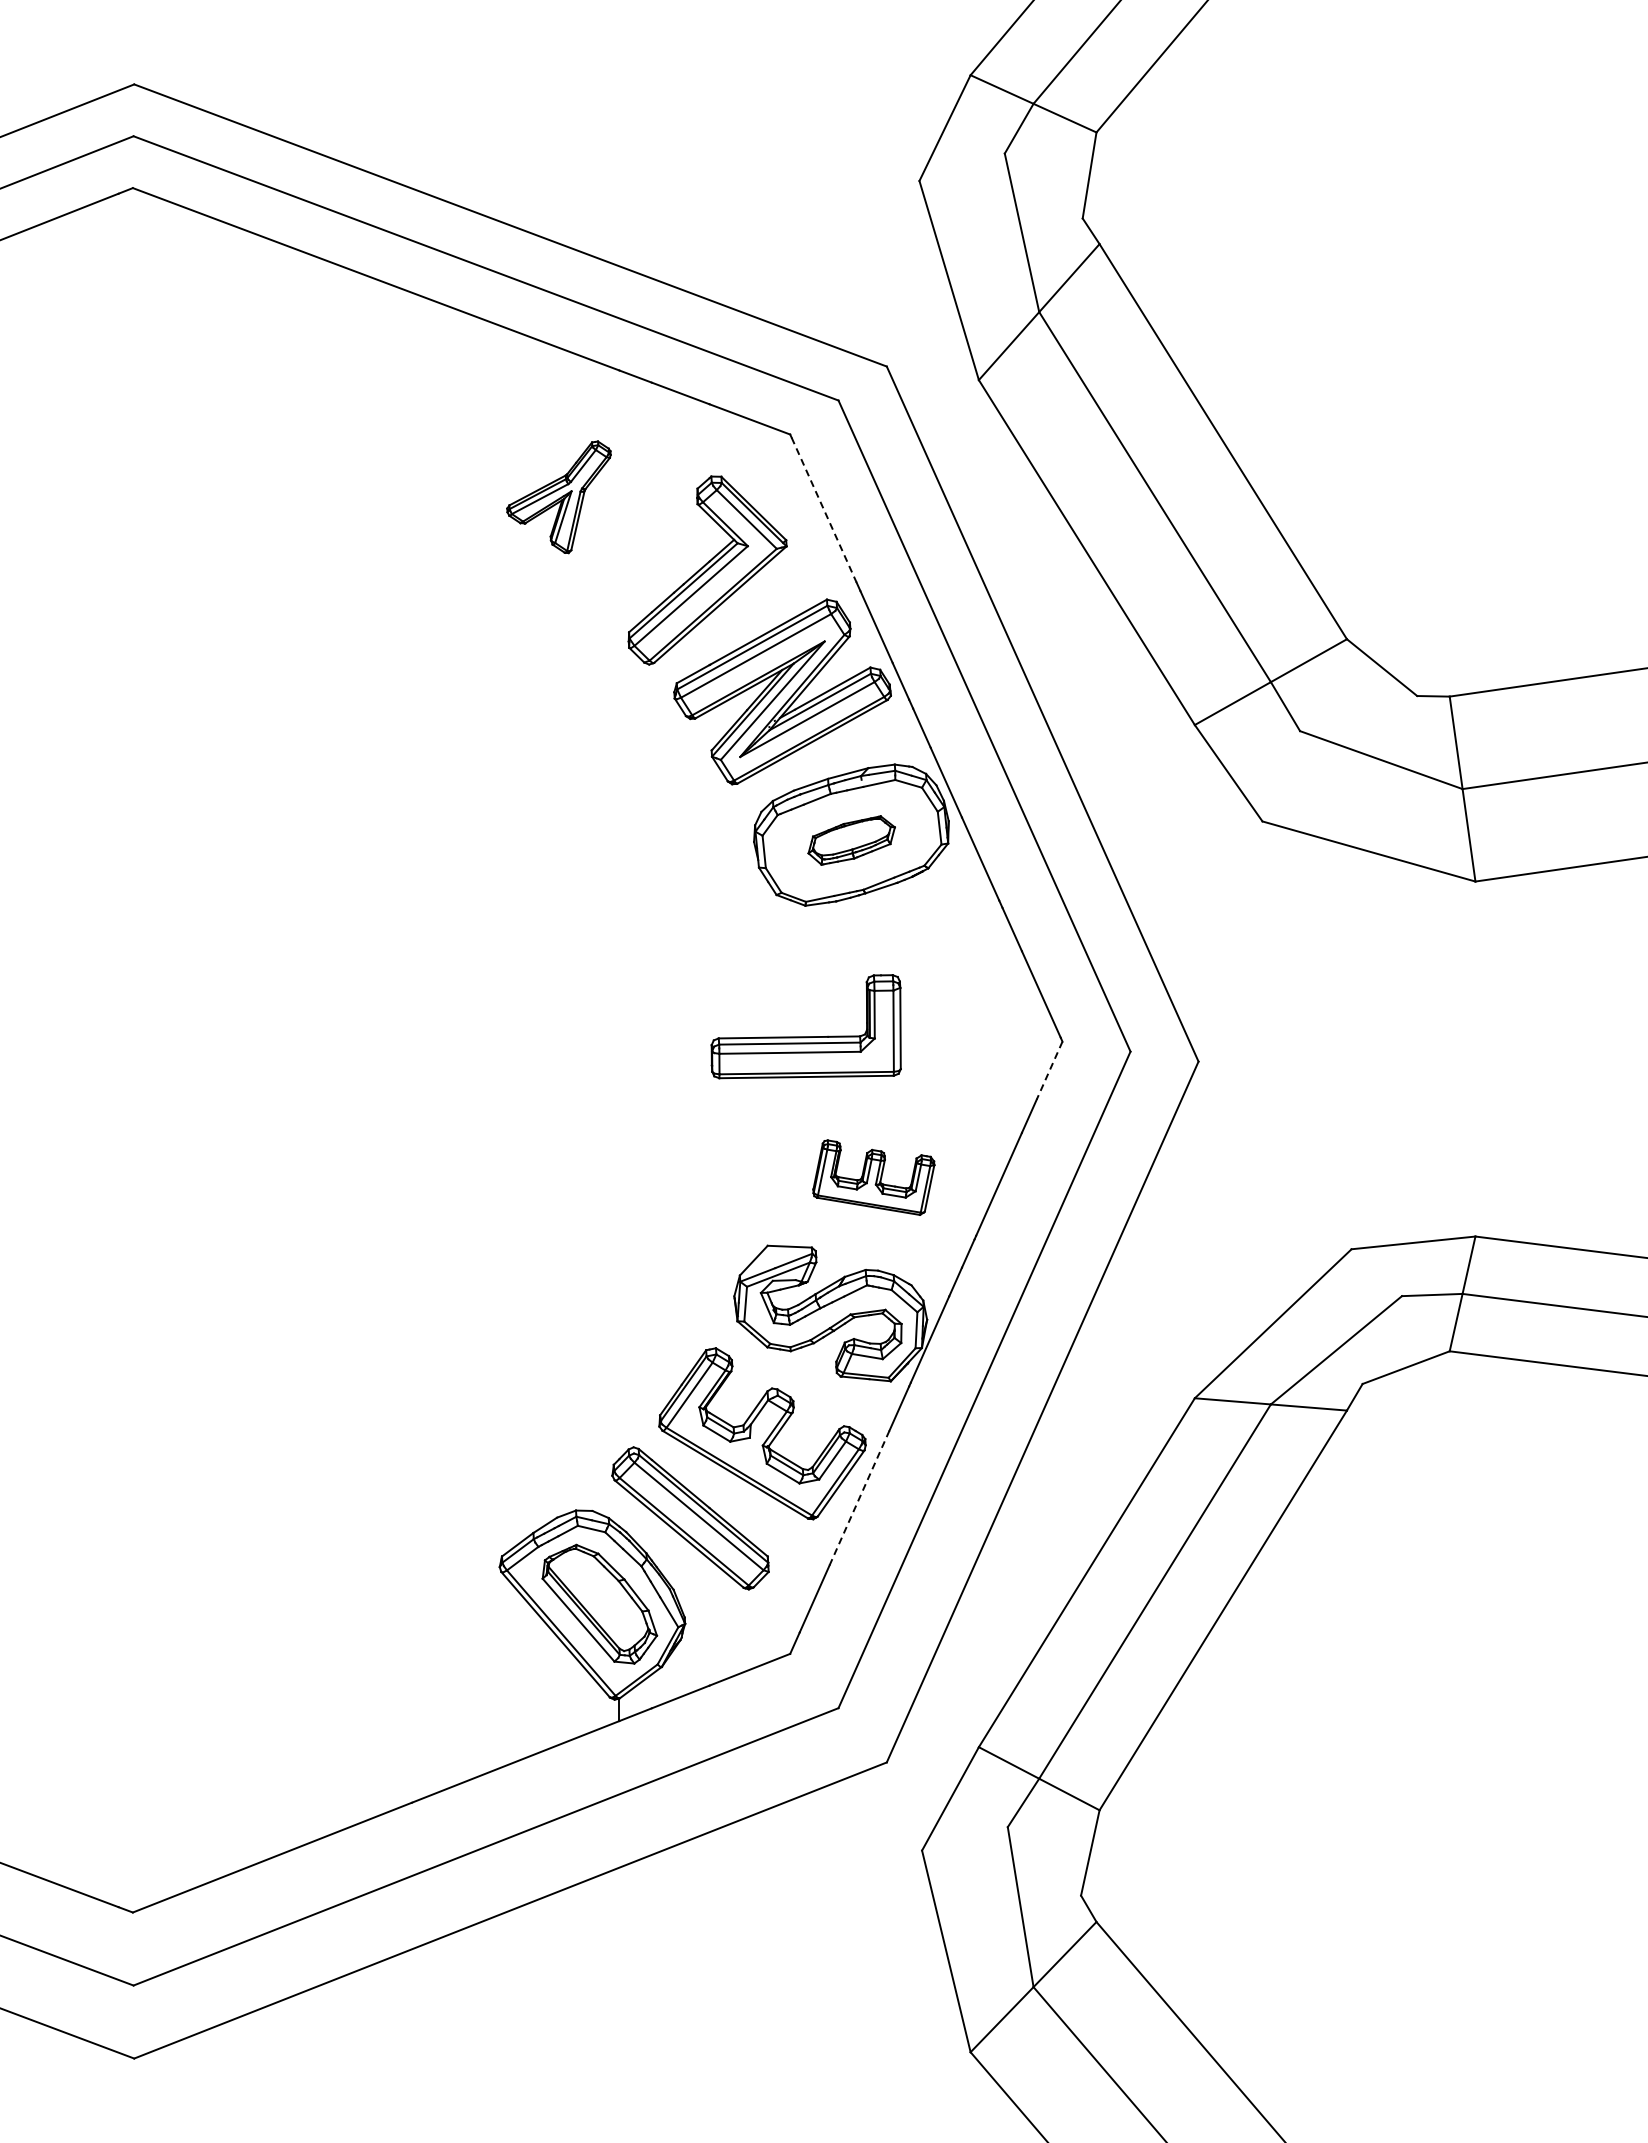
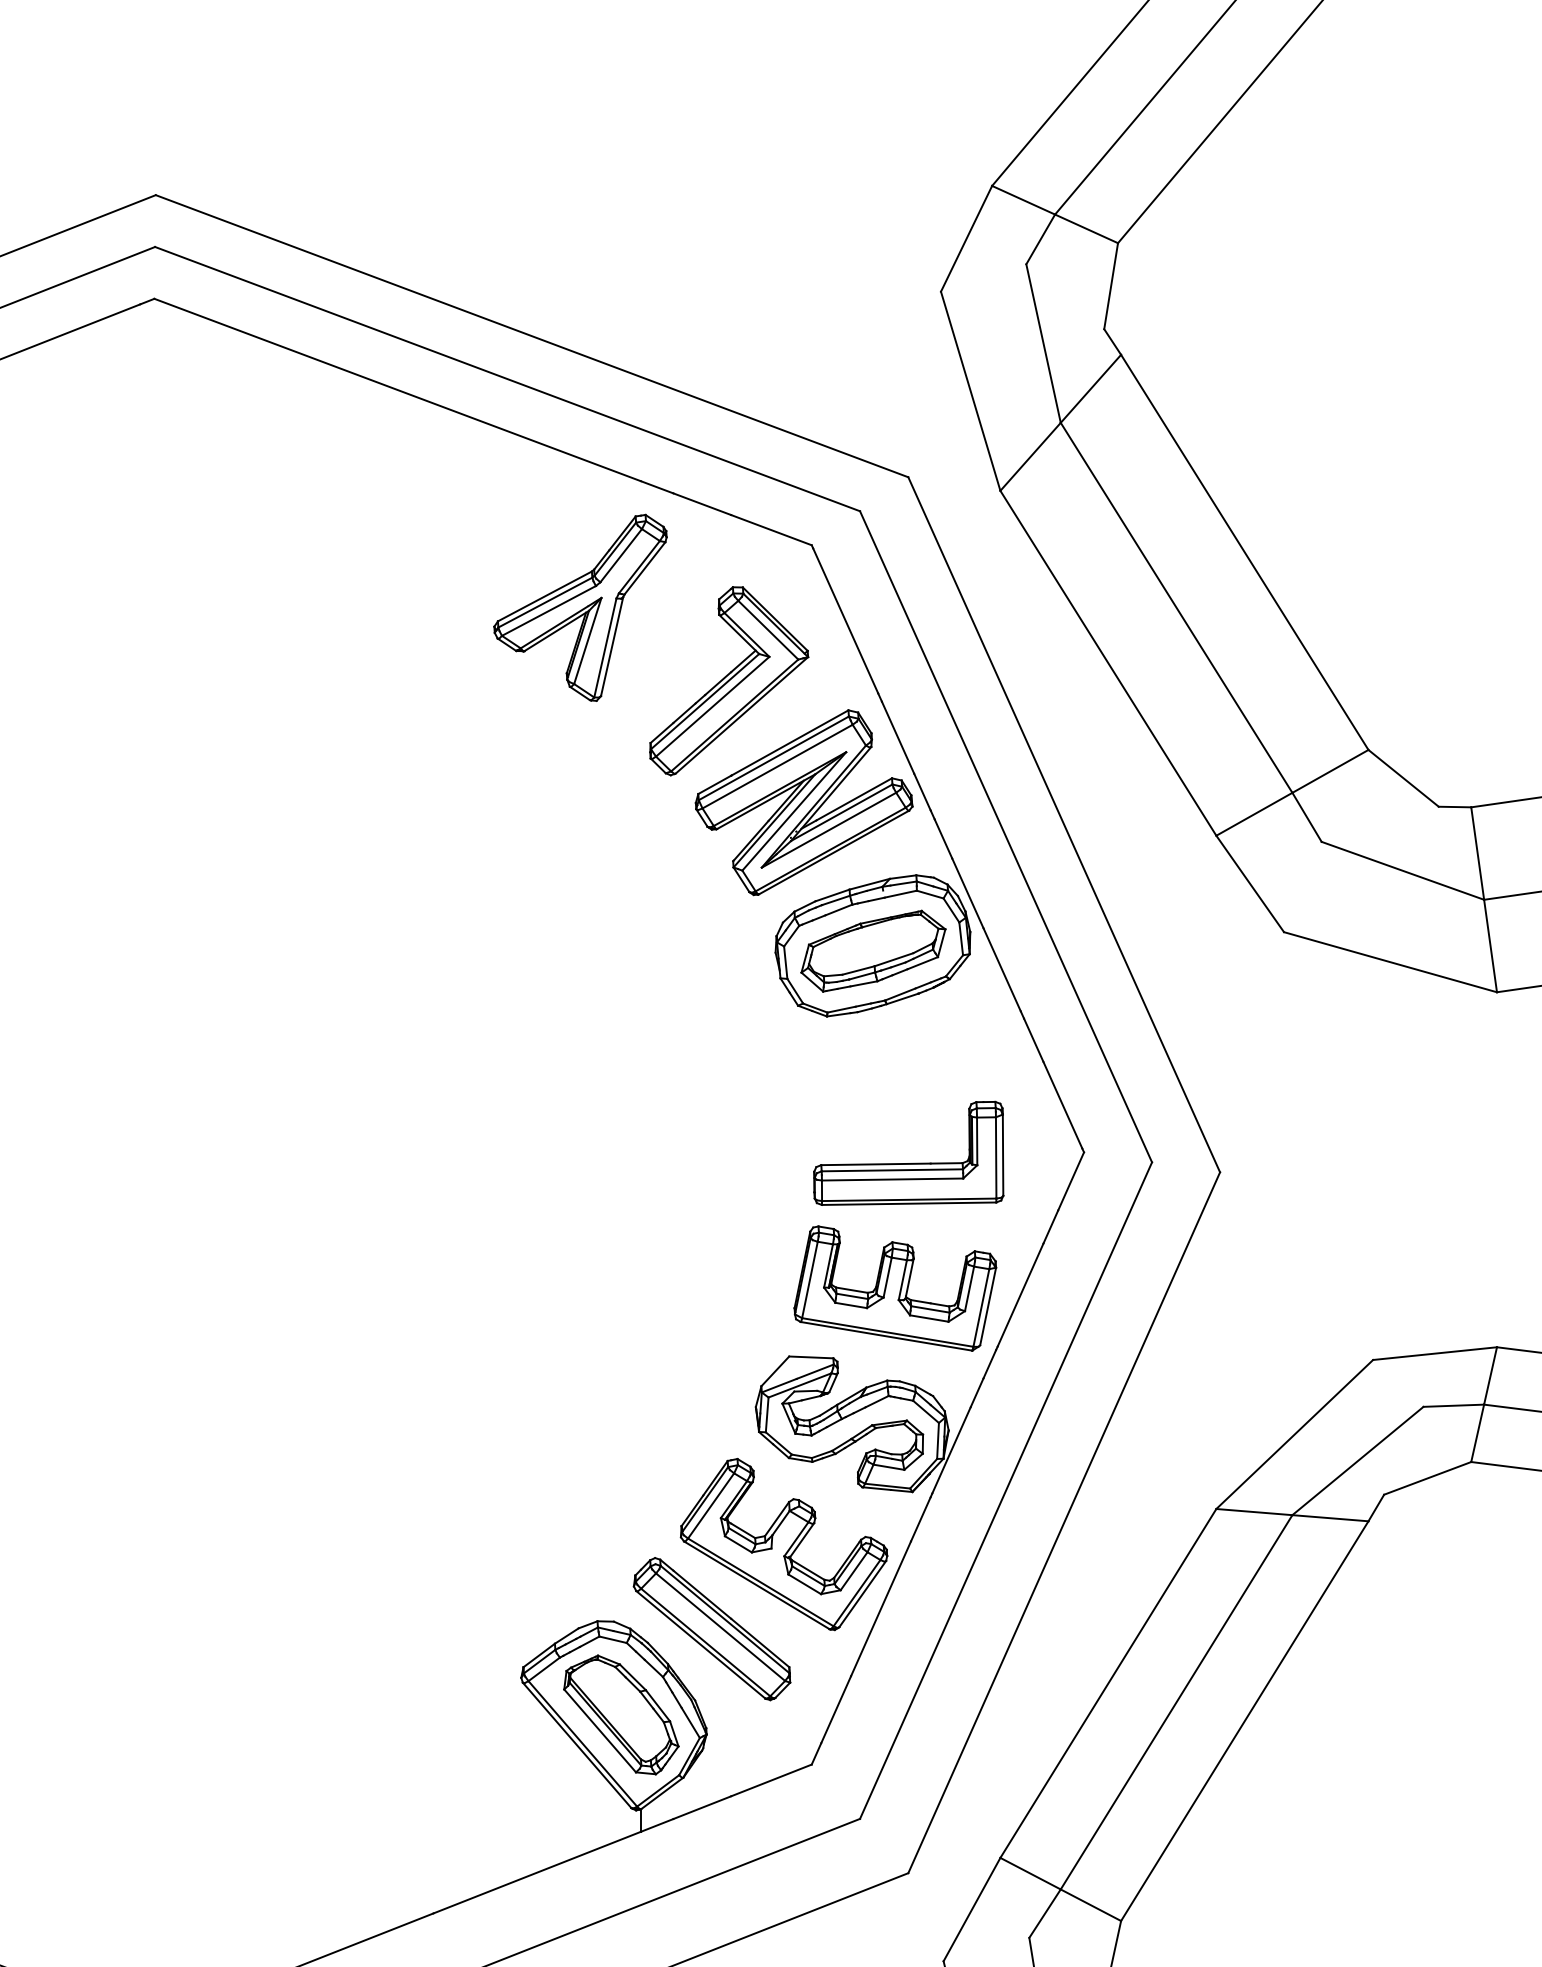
part: (558, 497) -> (580, 608), size x1.67
line: (824, 510) -> (846, 621), dashed -> solid
part: (851, 840) -> (873, 951), size x1.67
part: (805, 1036) -> (908, 1163), moved
line: (1049, 1070) -> (1071, 1181), dashed -> solid
part: (873, 1177) -> (895, 1288), size x1.67
line: (859, 1498) -> (881, 1609), dashed -> solid

